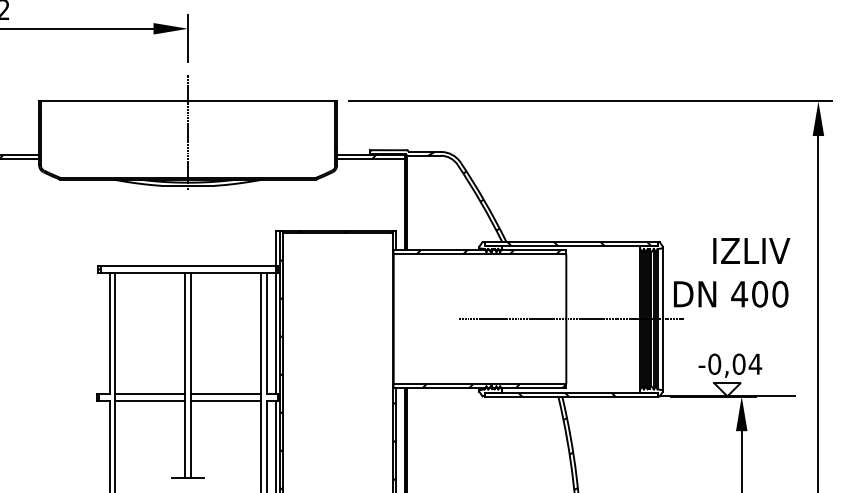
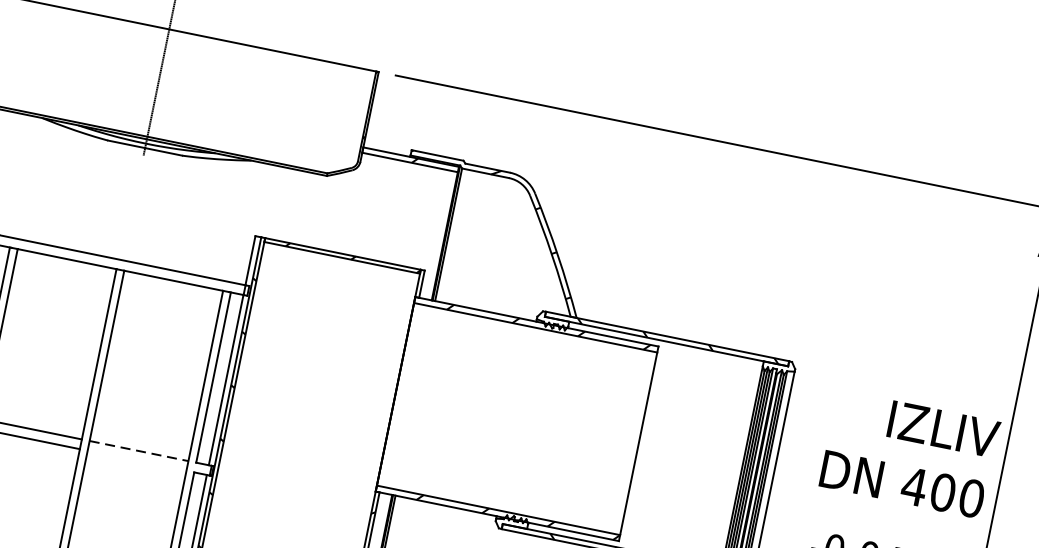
text: (732, 272) -> (910, 454), moved
line: (570, 319) -> (644, 445), removed
line: (226, 393) -> (139, 451), solid -> dashed
line: (225, 400) -> (136, 460), removed

